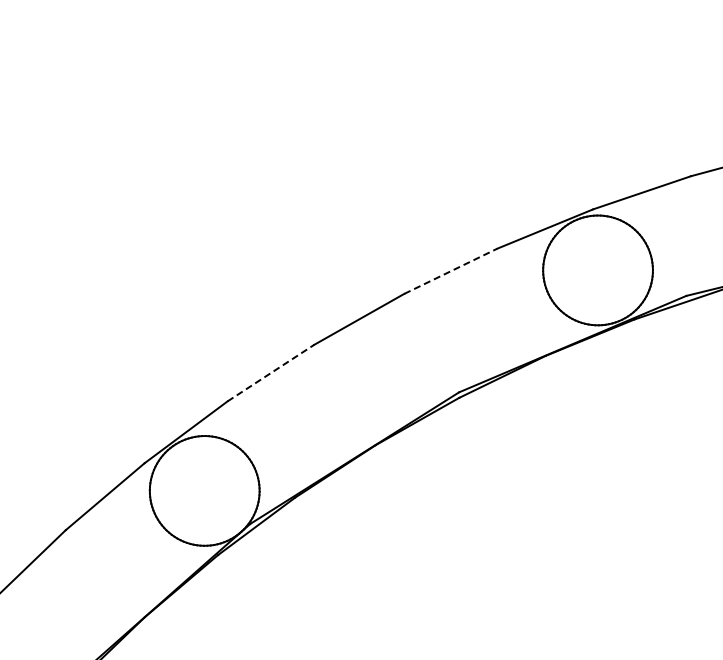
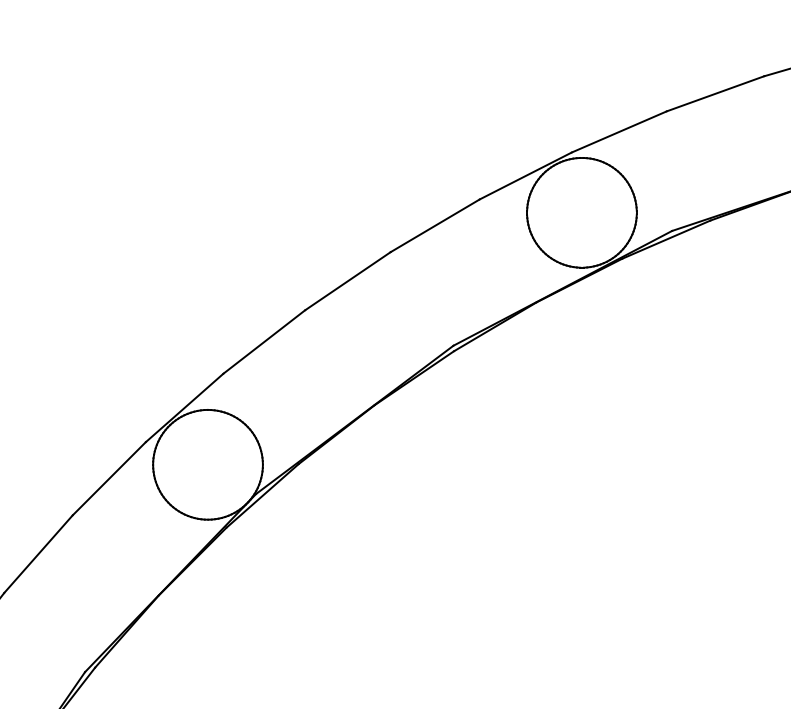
line: (451, 271) -> (435, 225), dashed -> solid
line: (271, 373) -> (264, 342), dashed -> solid

